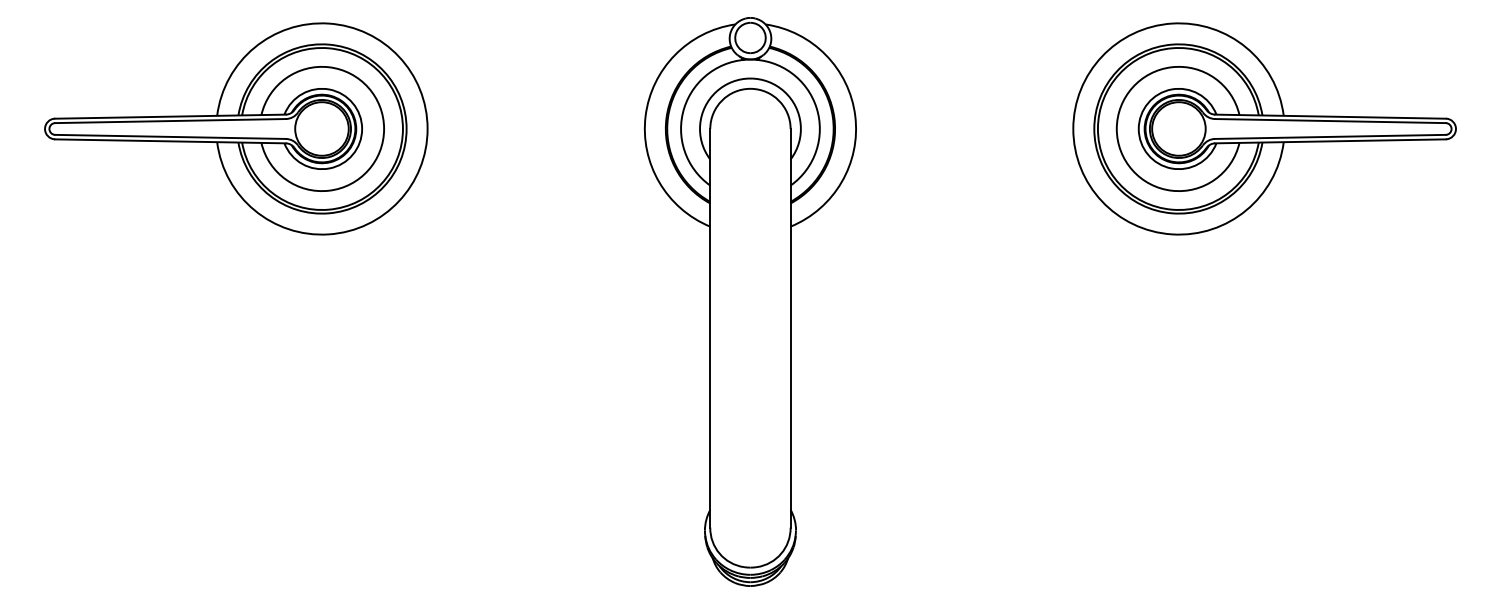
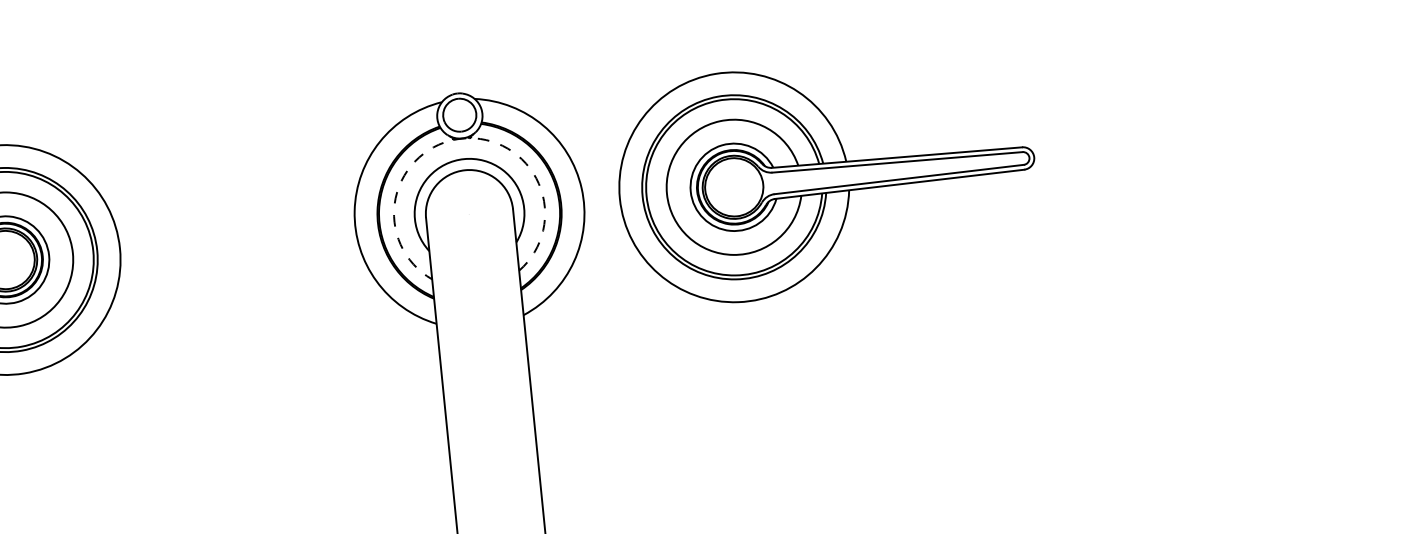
arc: (750, 59) -> (462, 138), solid -> dashed
part: (1264, 128) -> (826, 177), moved

